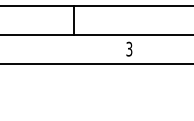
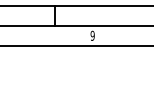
text: (129, 48) -> (92, 35), 3 -> 9

